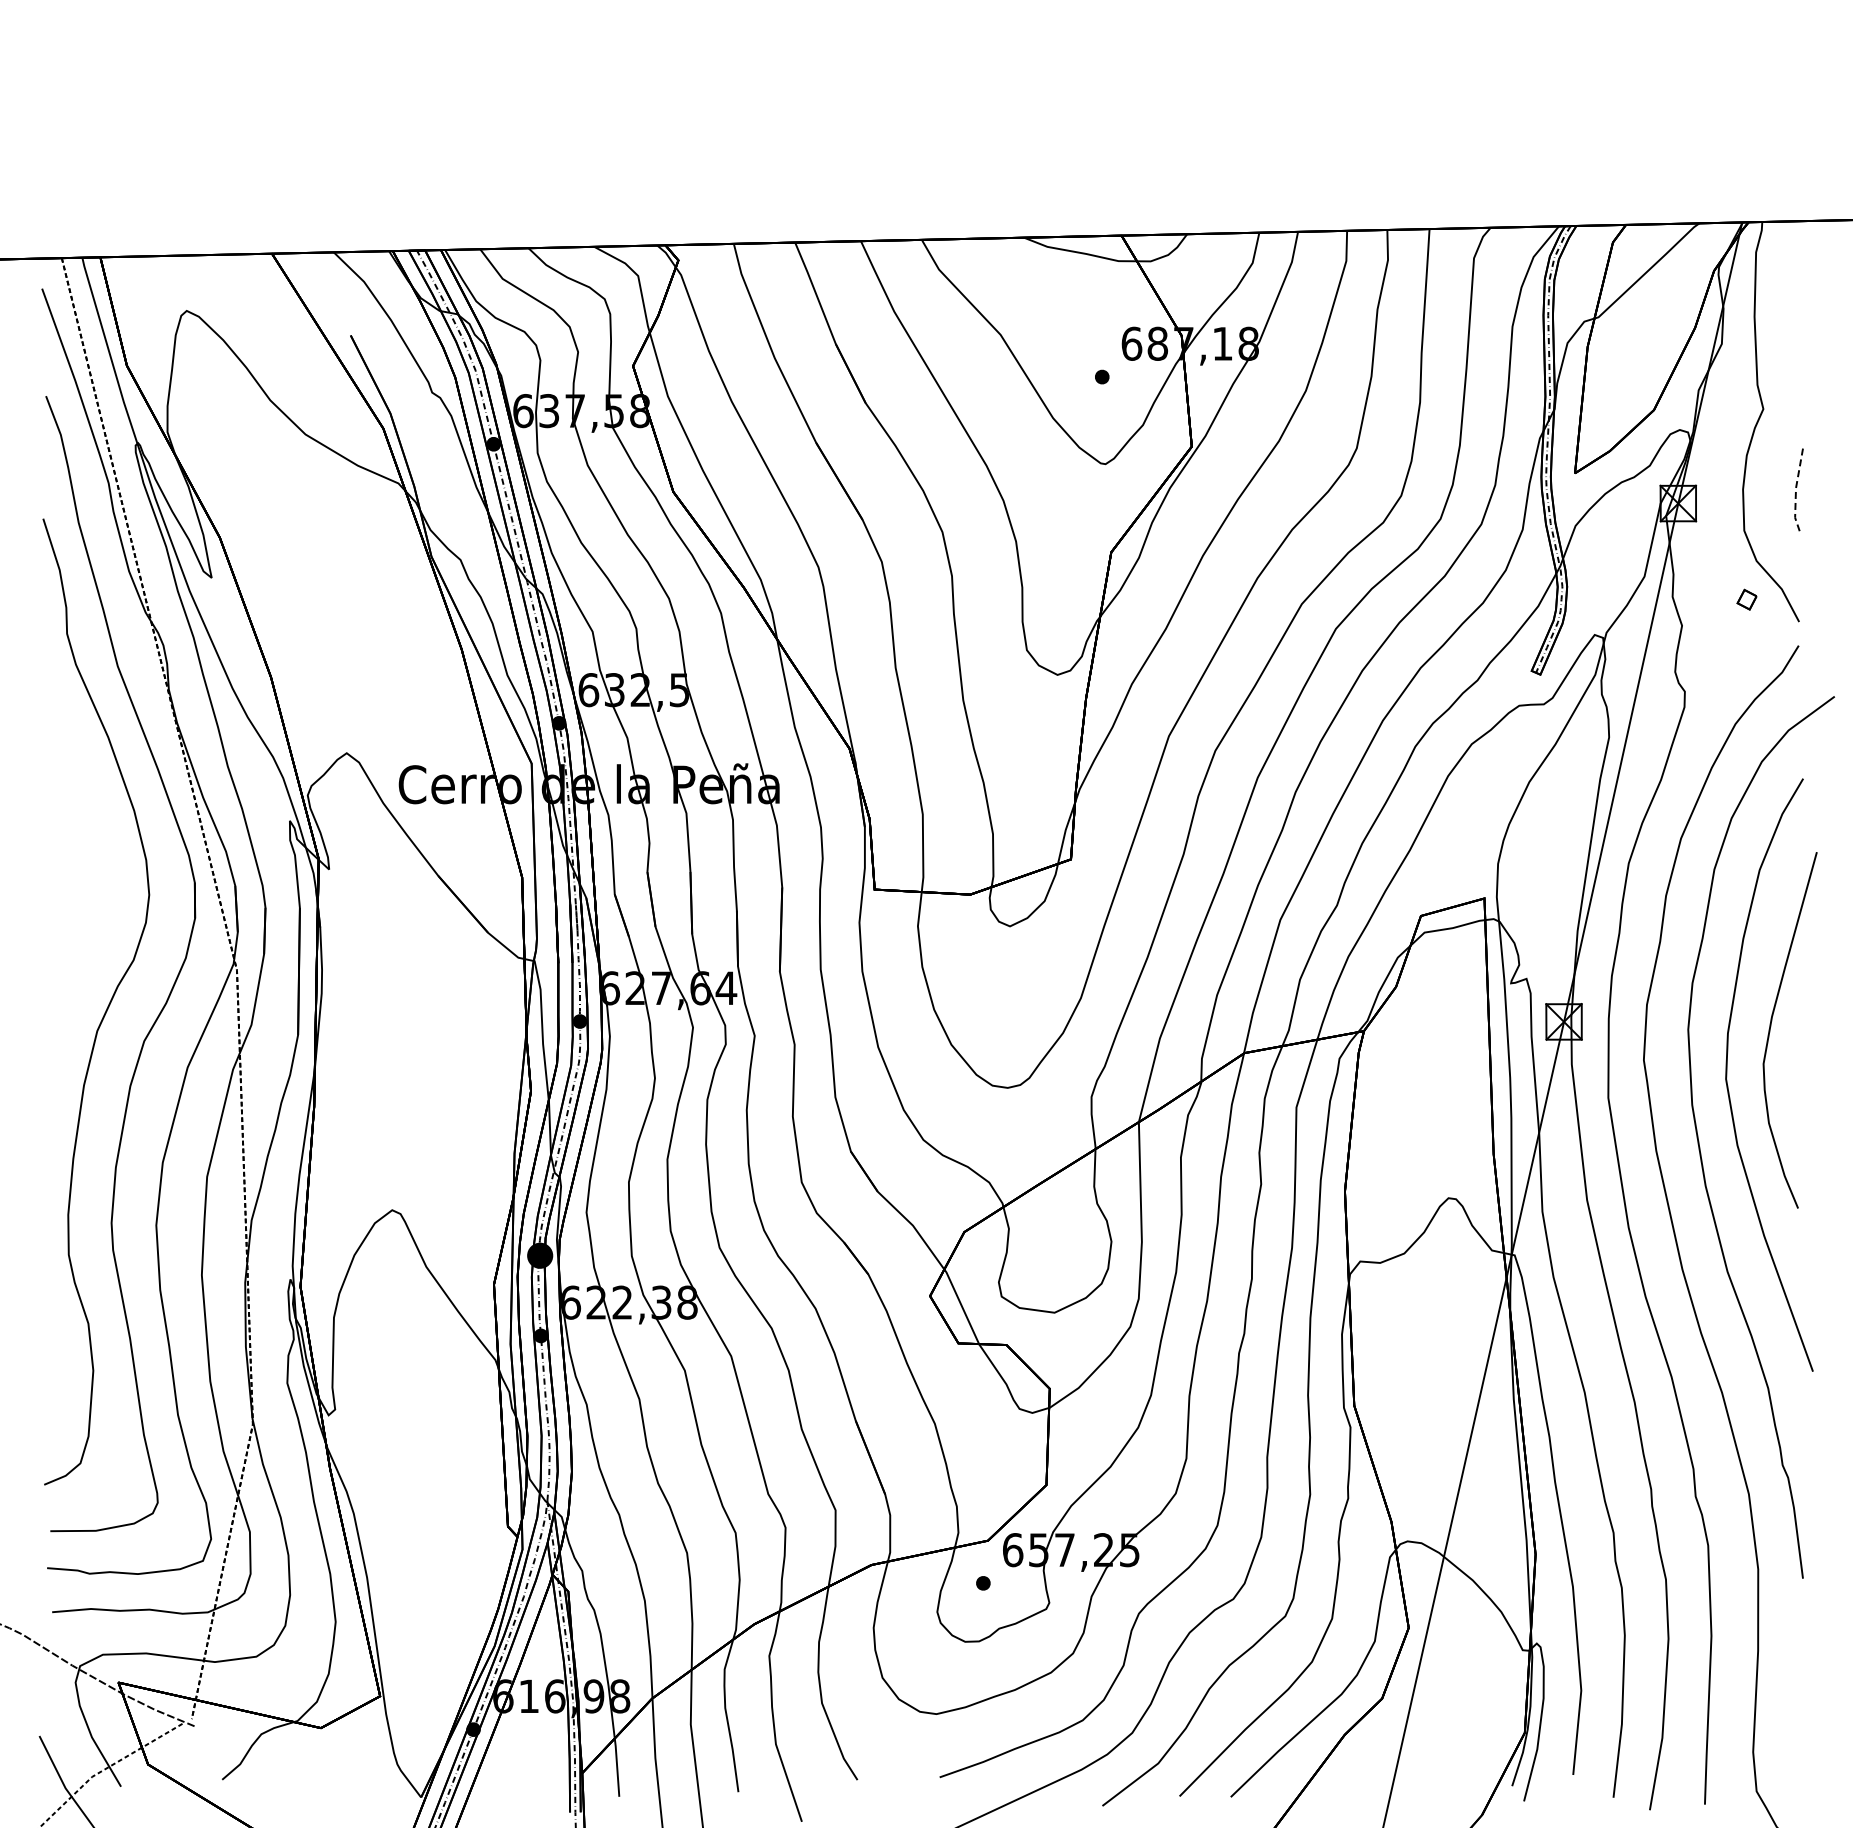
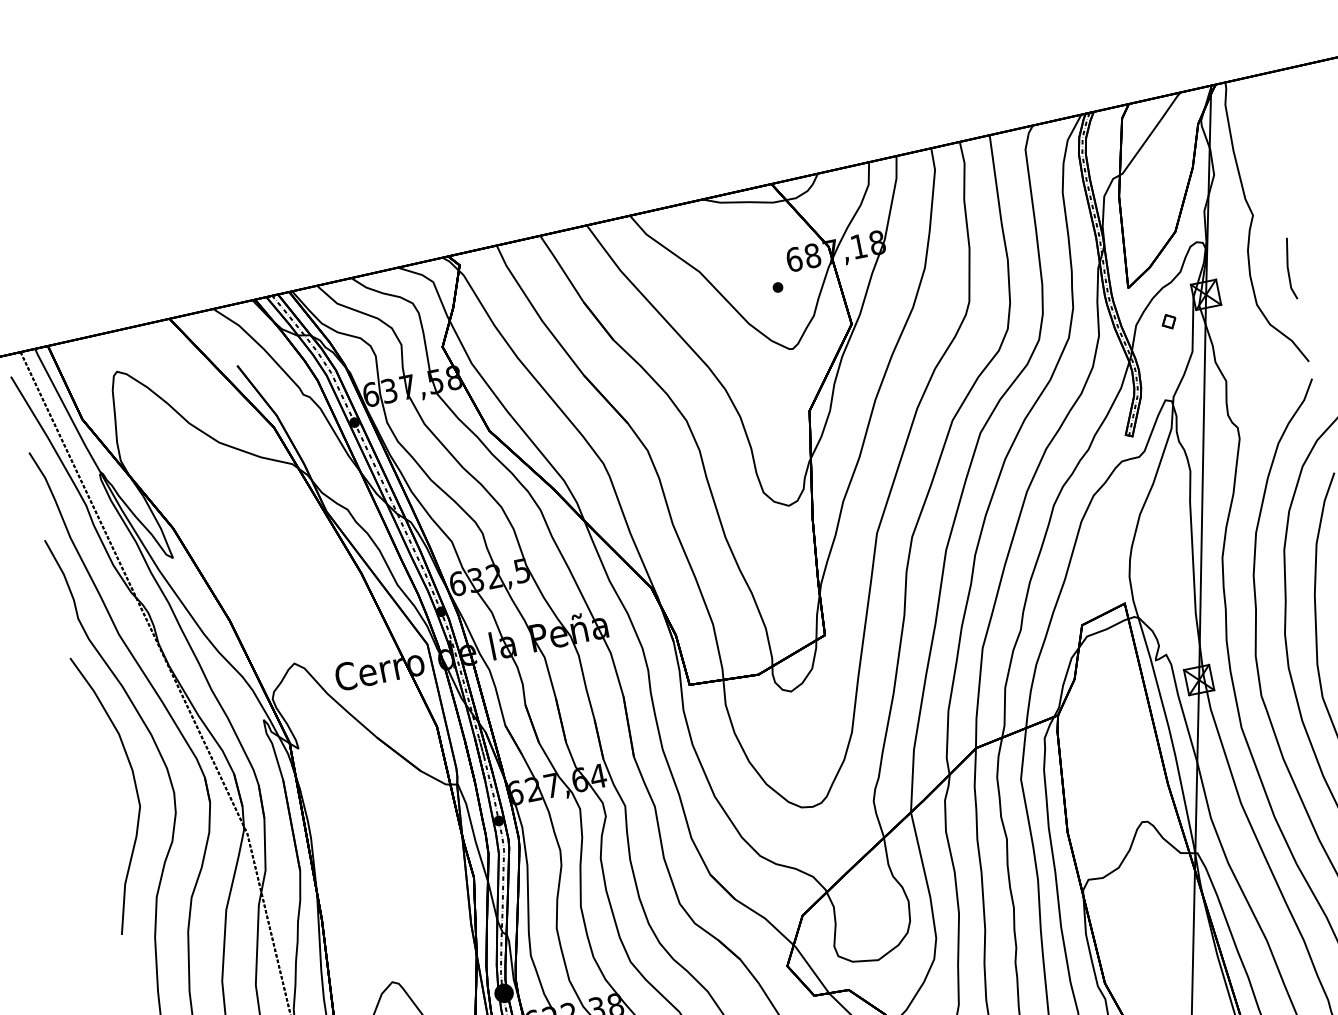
line: (1795, 492) -> (1287, 270), dashed -> solid
part: (1746, 599) -> (1168, 321), moved
curve: (98, 878) -> (135, 788), added

